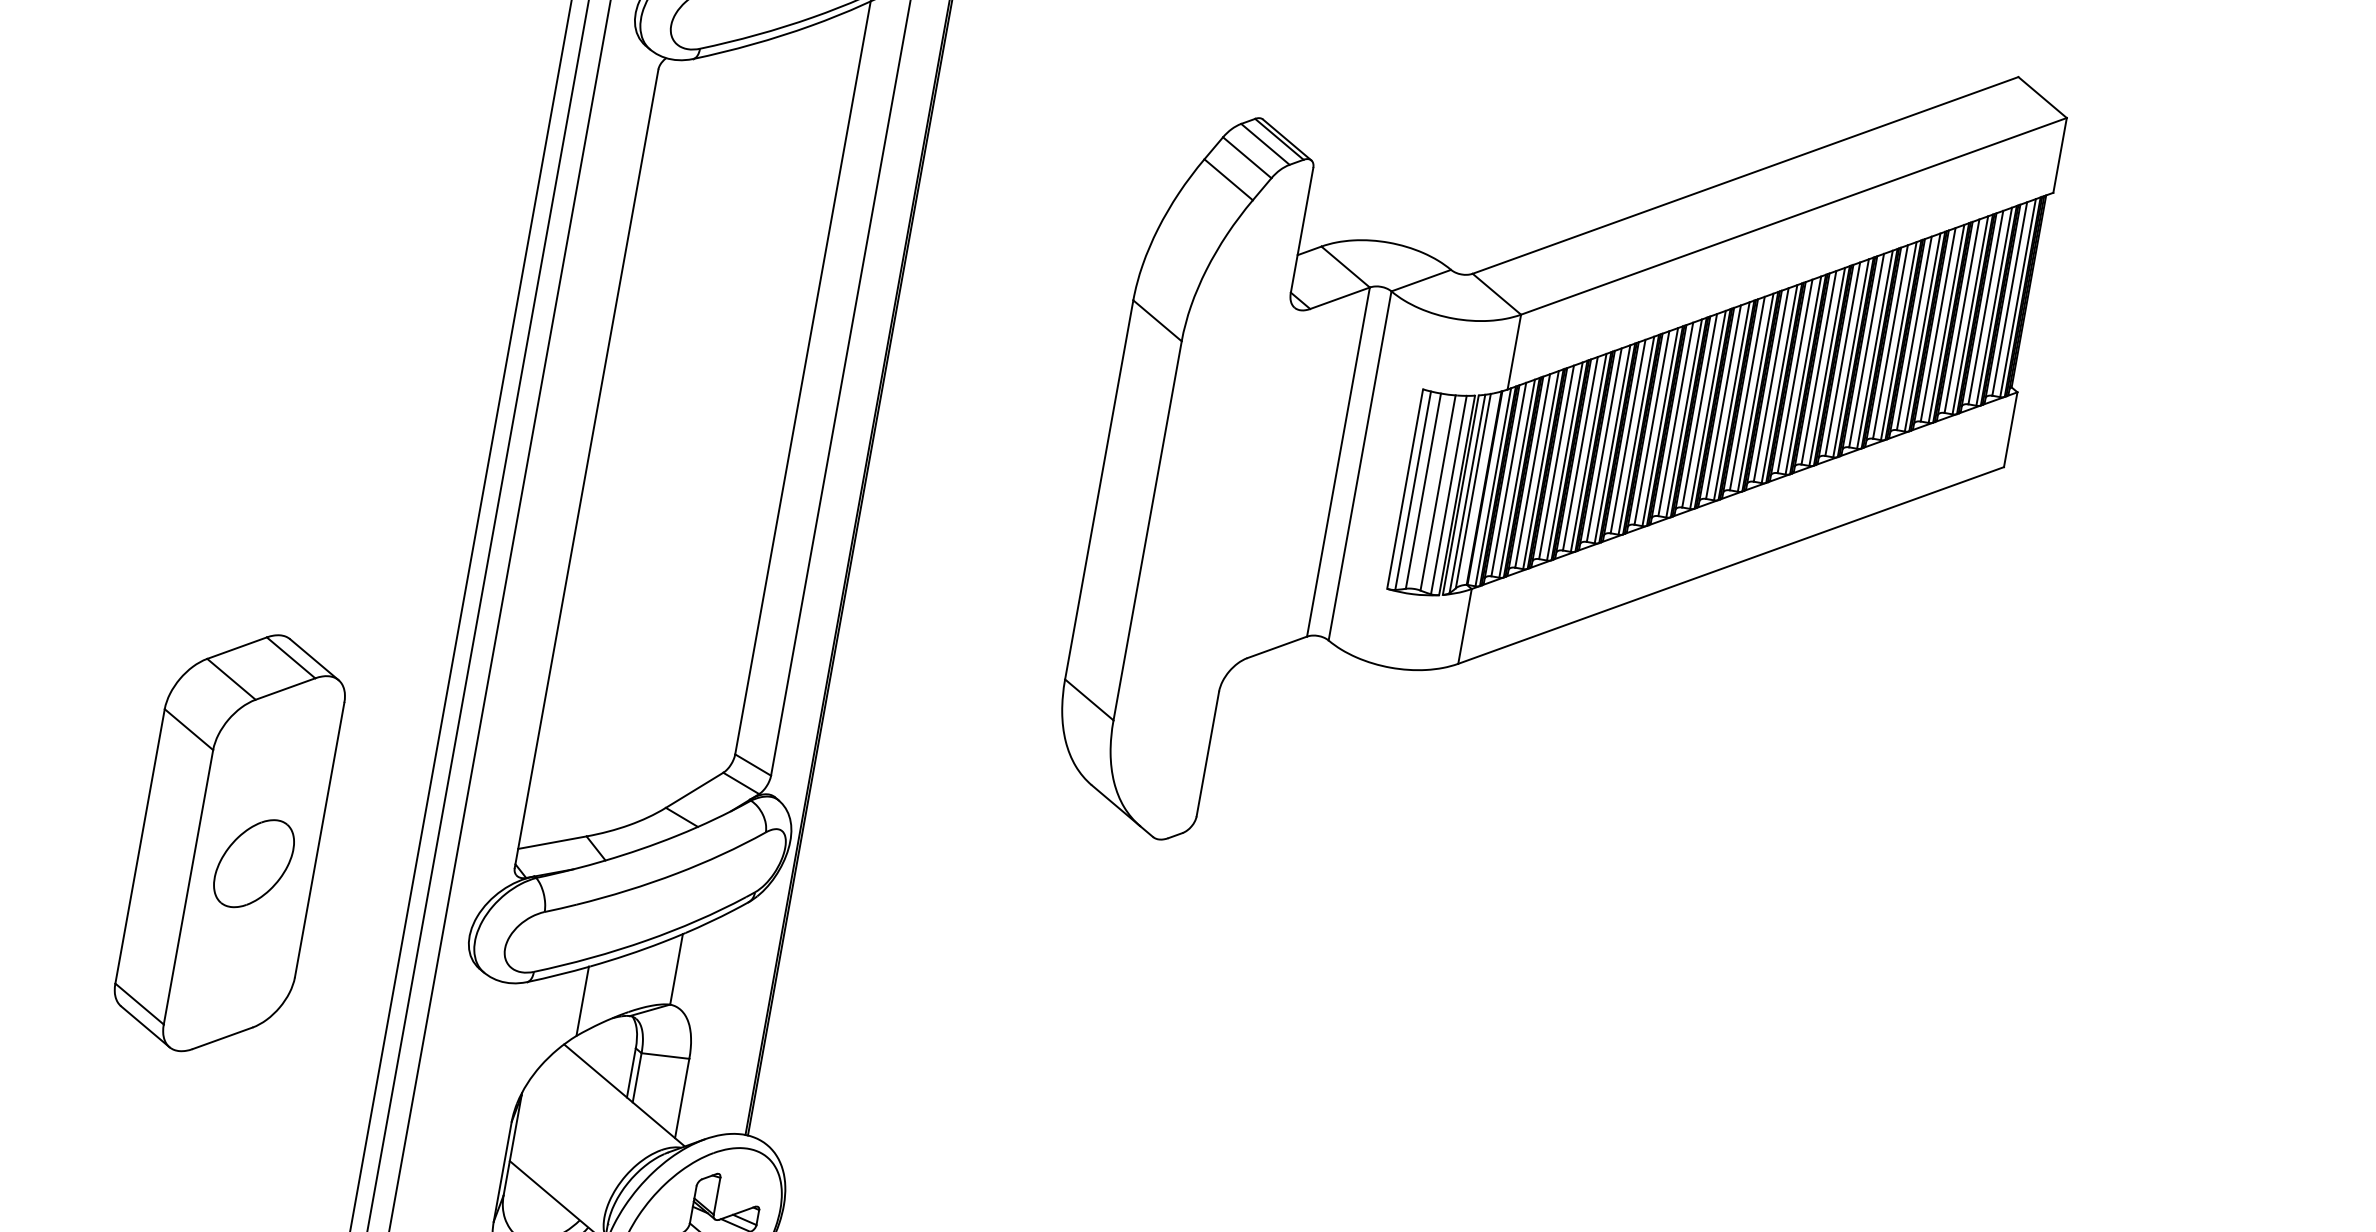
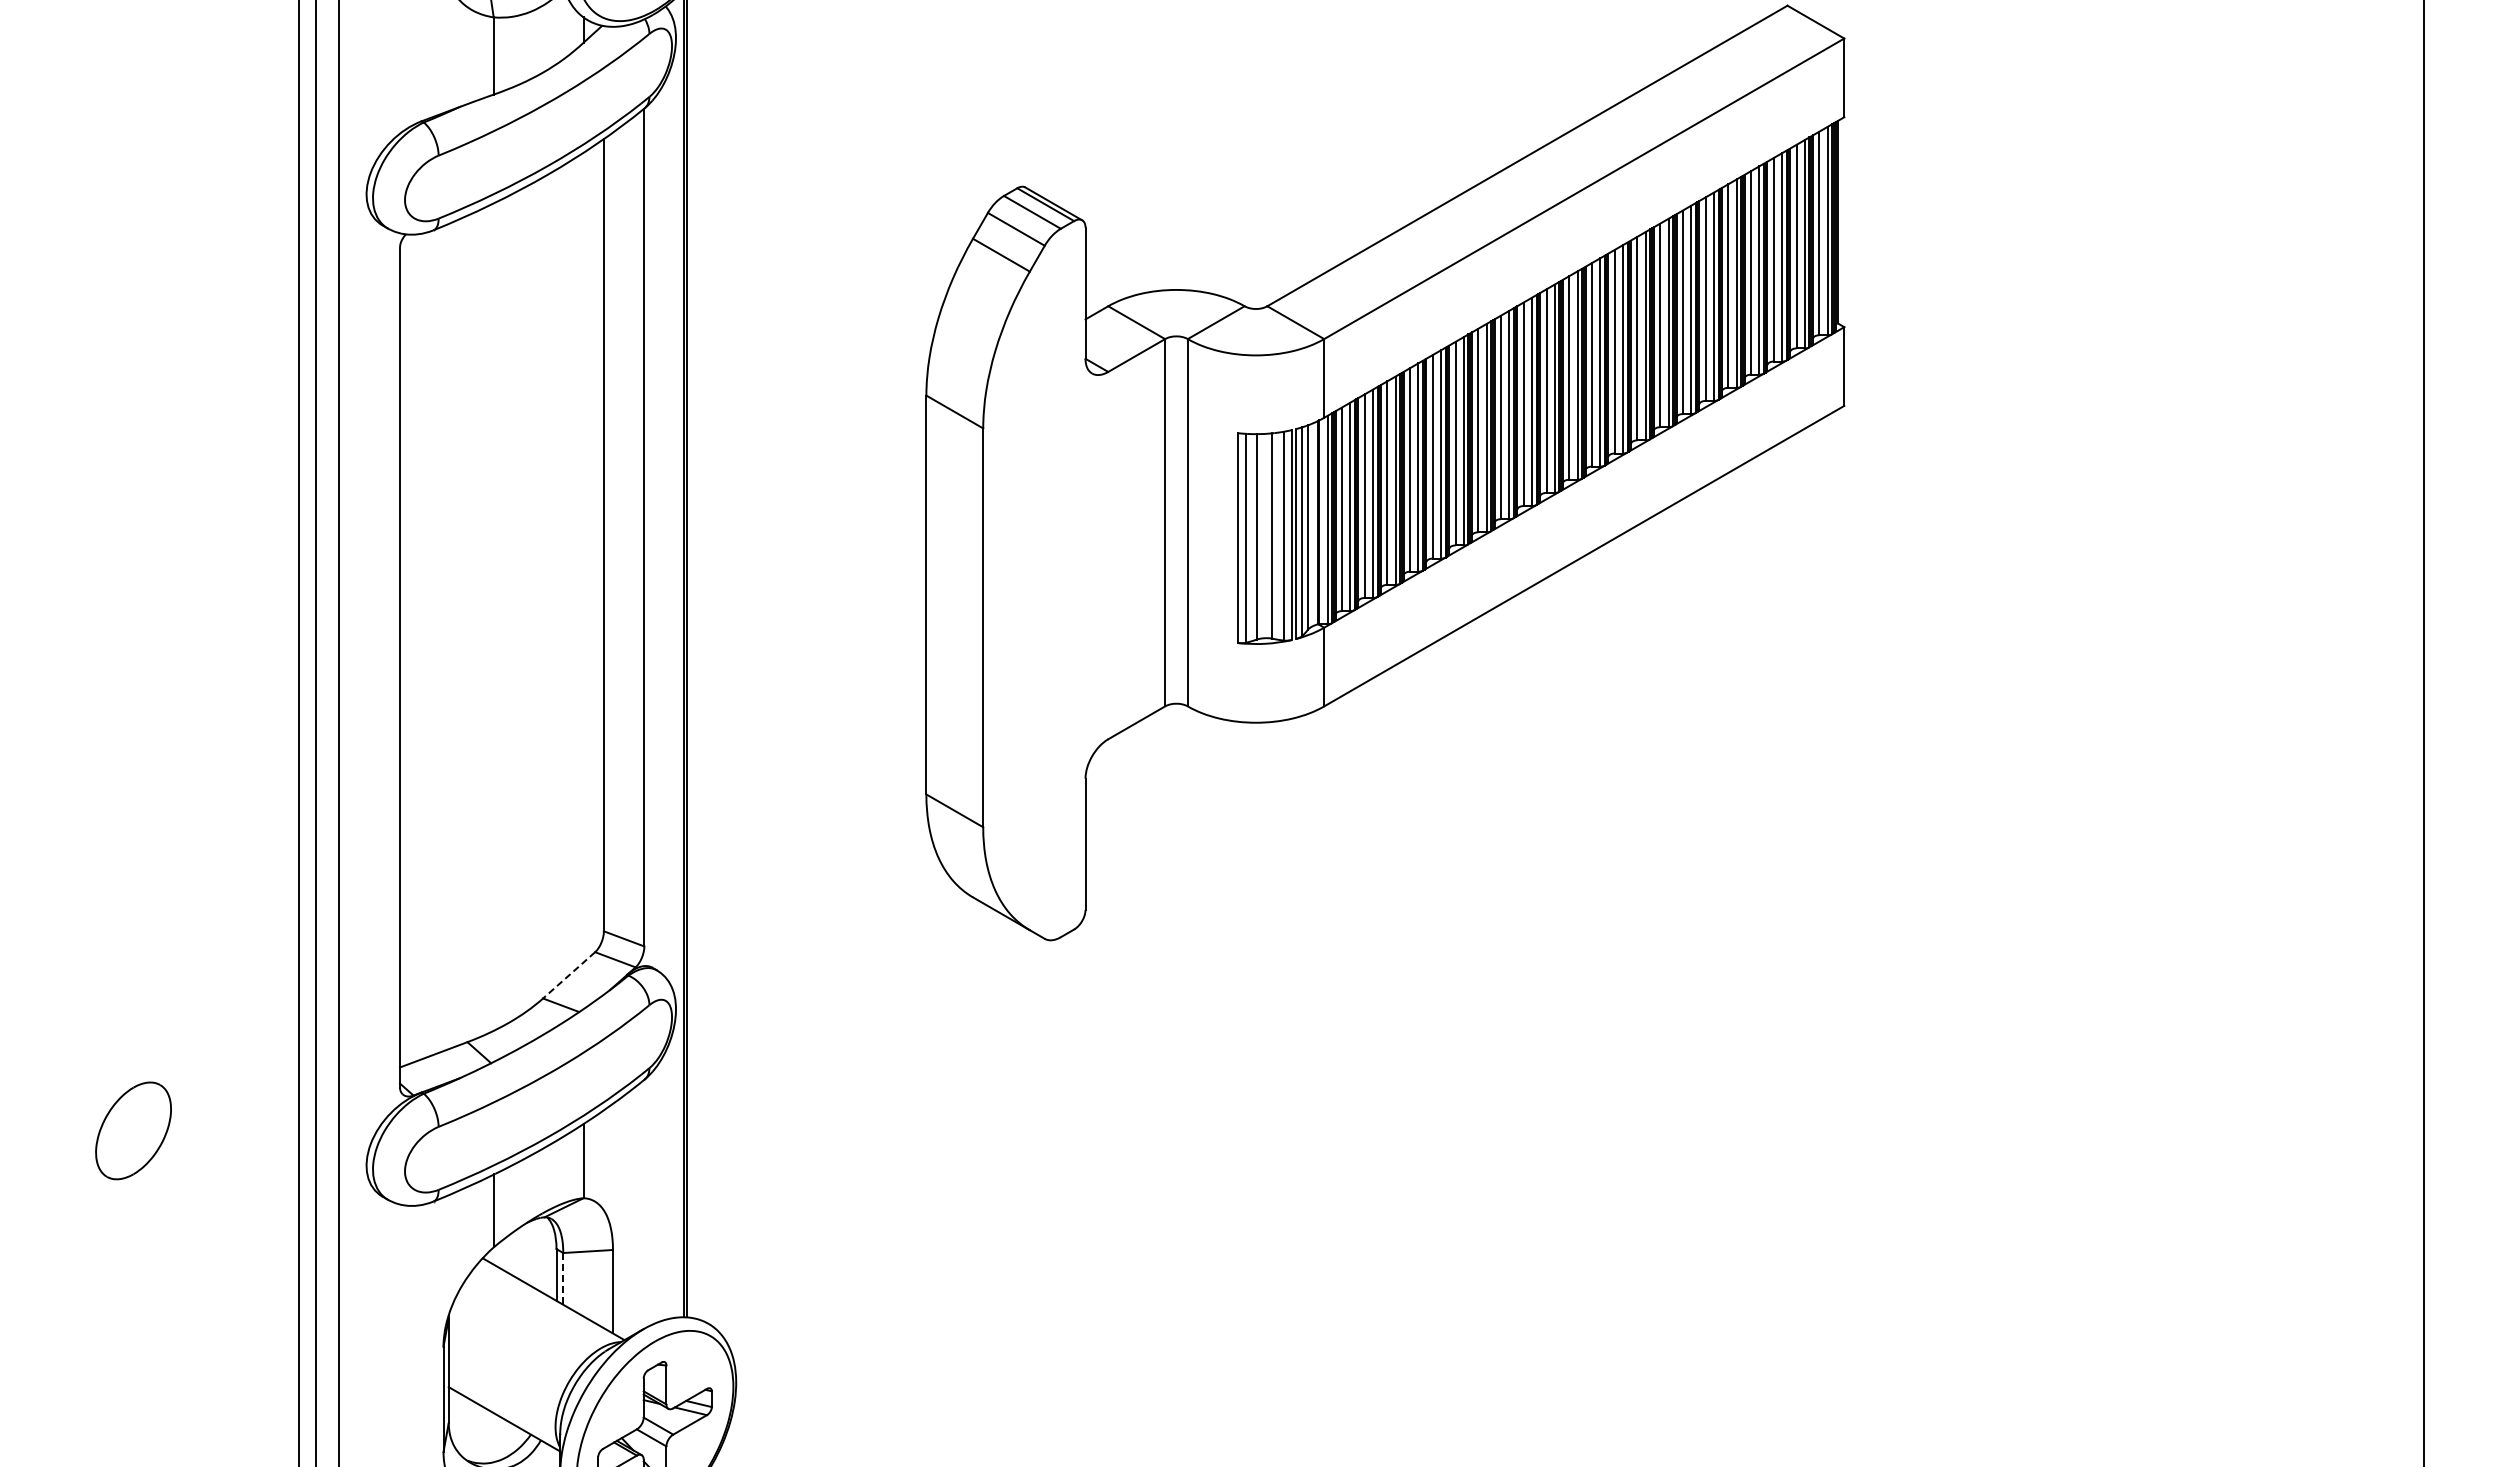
line: (694, 790) -> (569, 975), solid -> dashed
part: (229, 843) -> (104, 1114), removed
line: (637, 1077) -> (563, 1278), solid -> dashed

